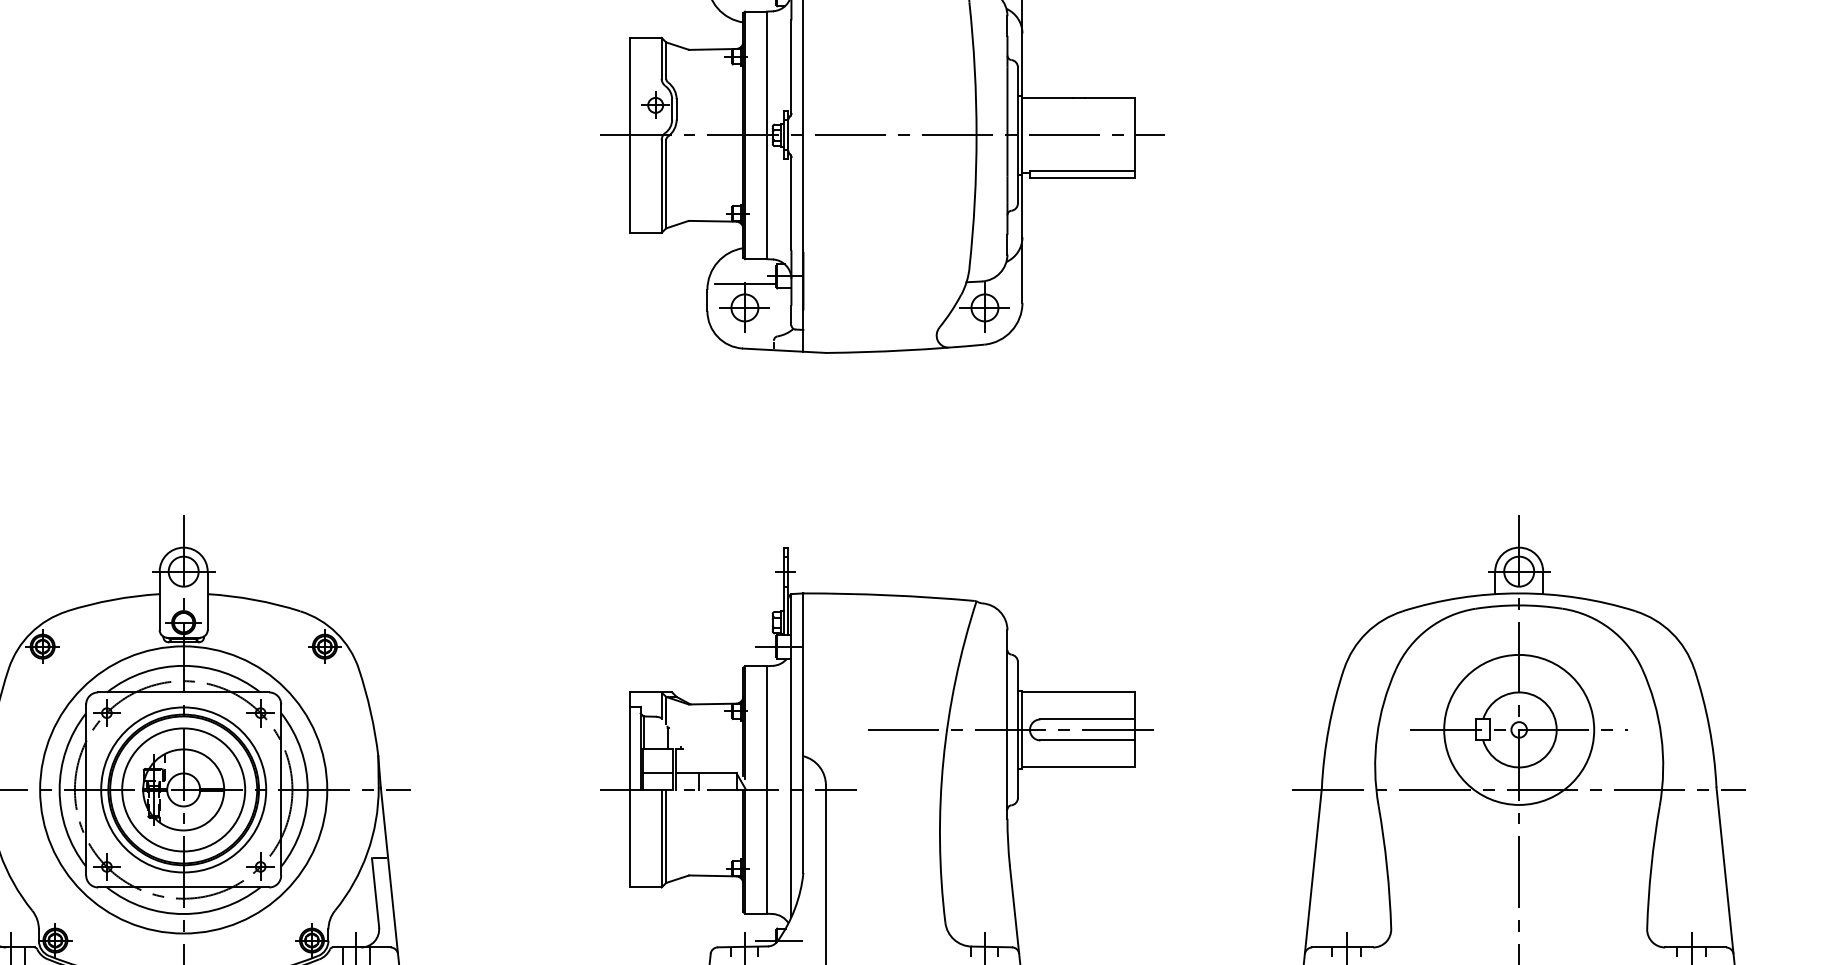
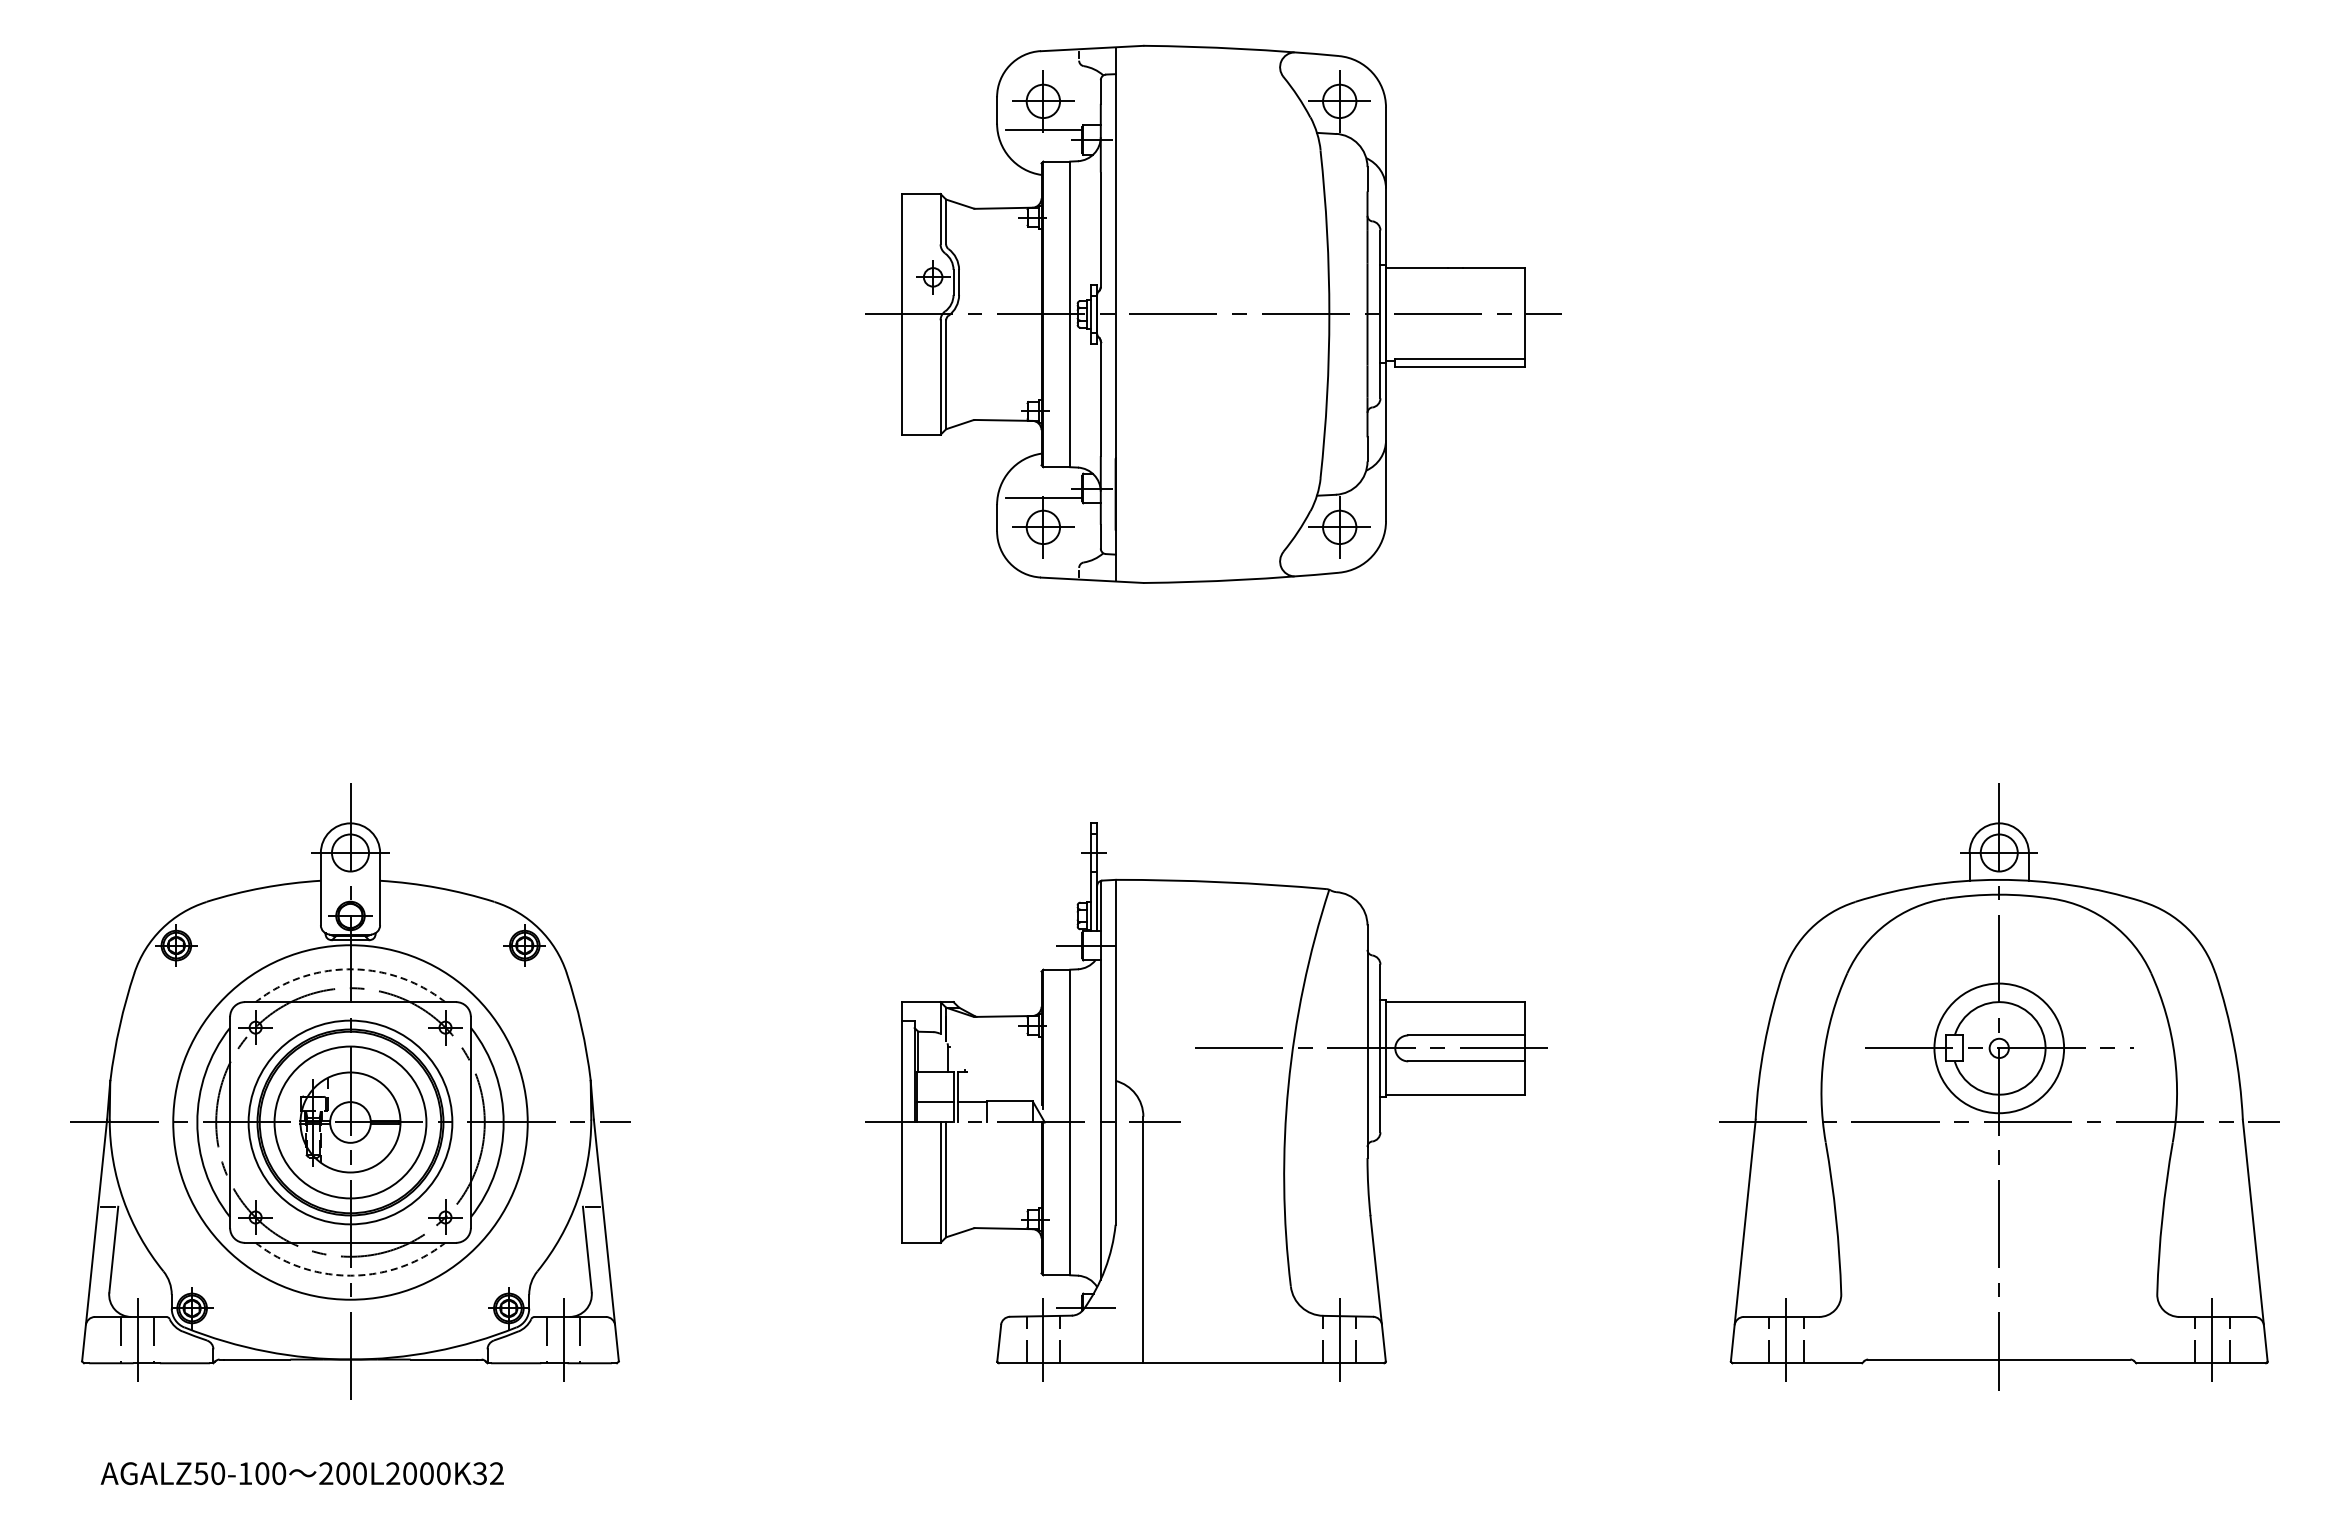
arc: (183, 666) -> (350, 969), solid -> dashed
circle: (1518, 730) -> (1998, 1048), size x0.7
arc: (183, 913) -> (350, 1275), solid -> dashed

